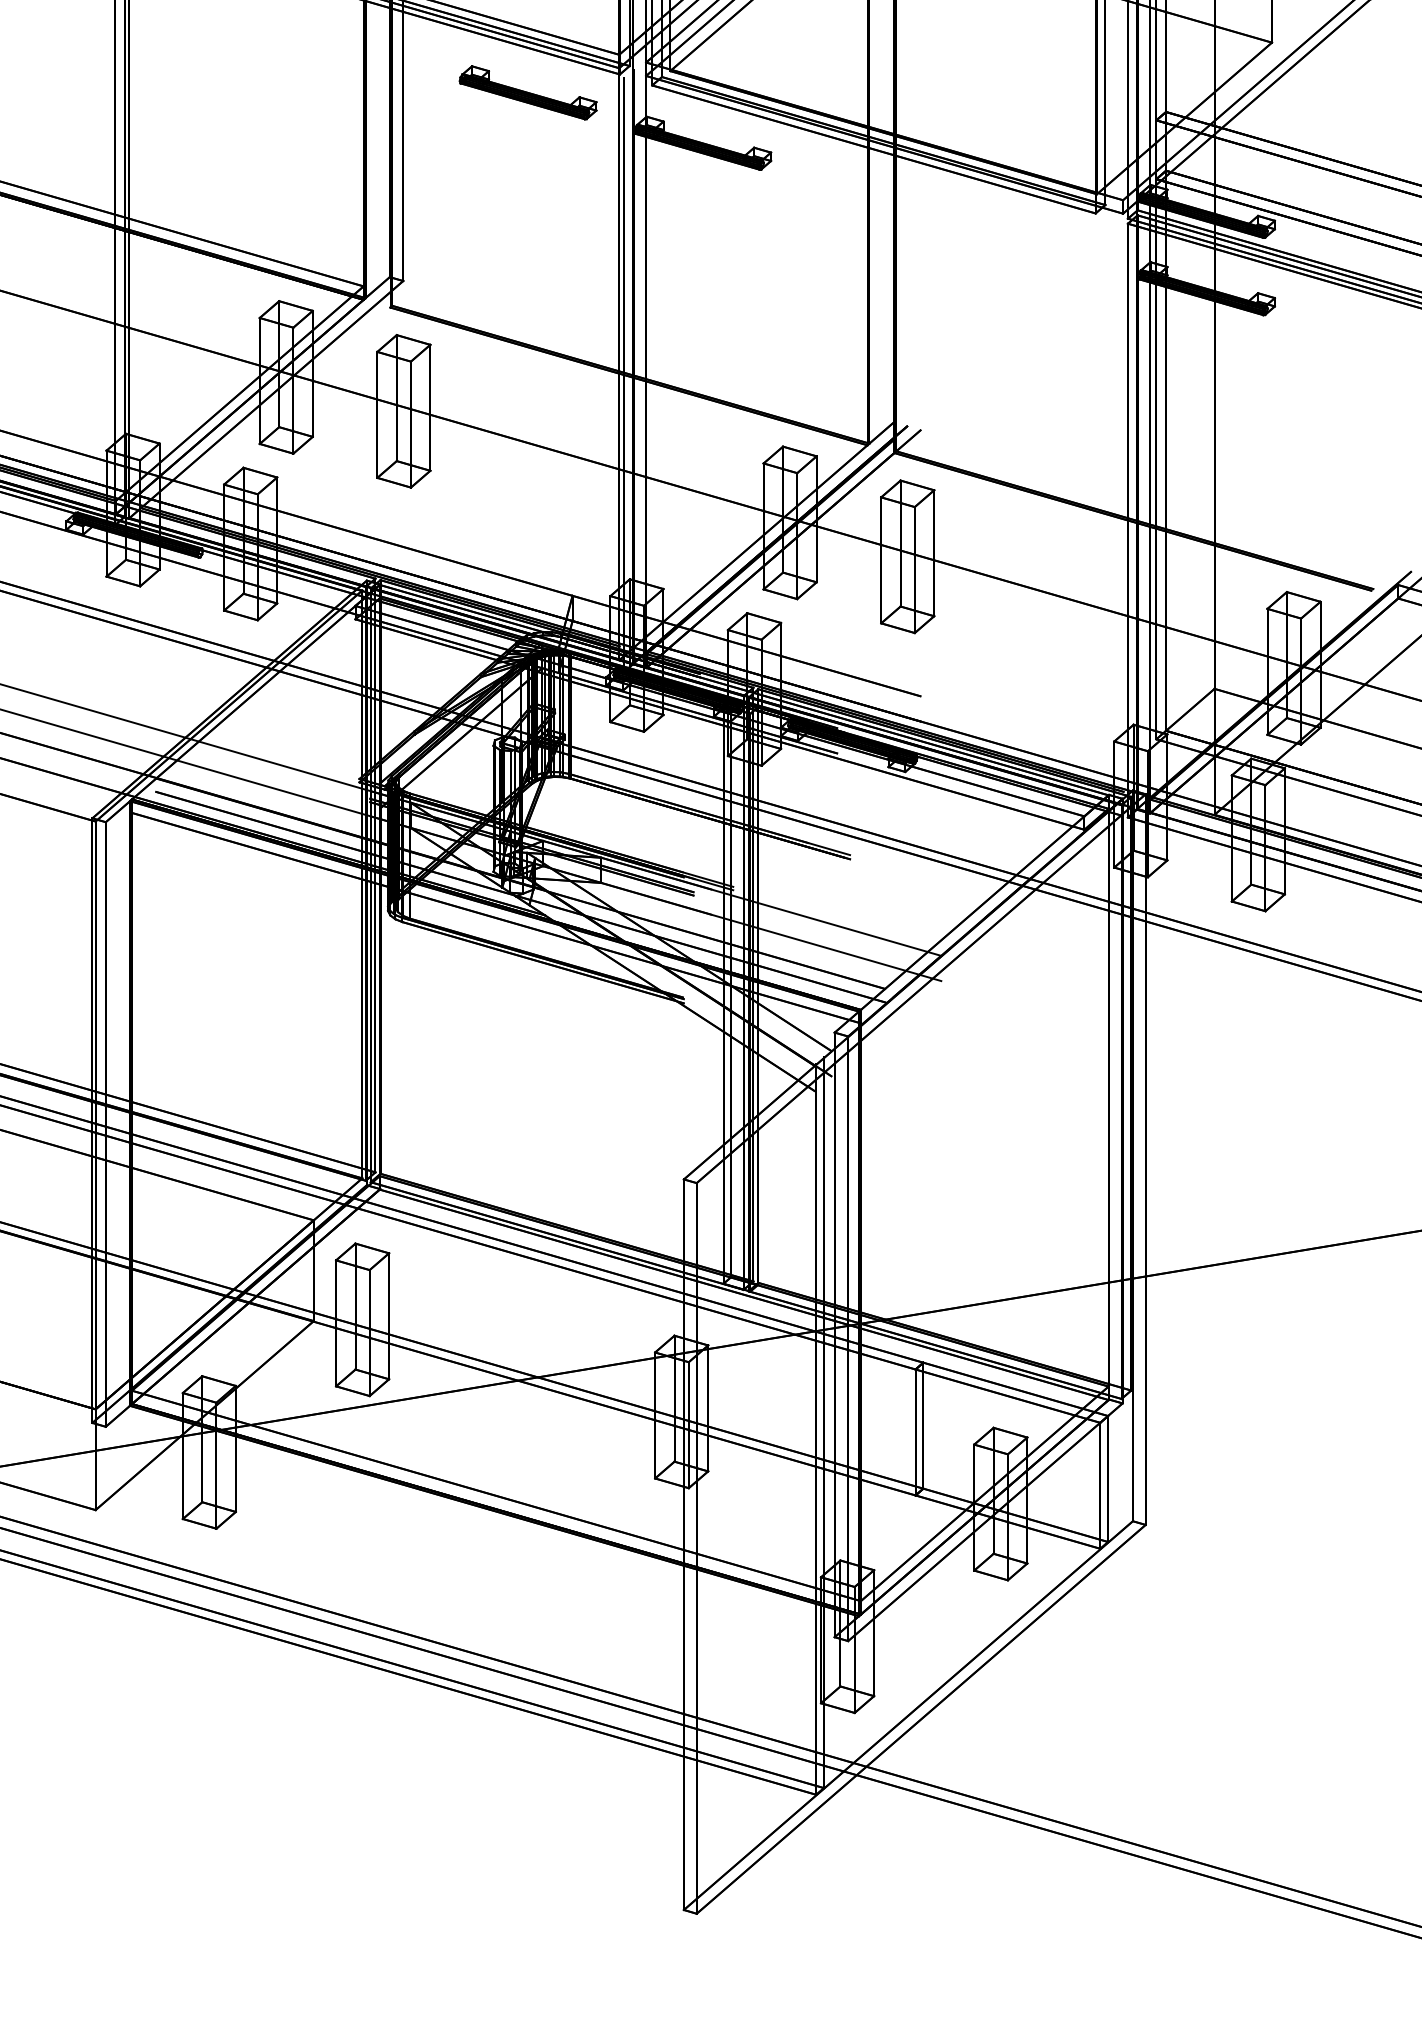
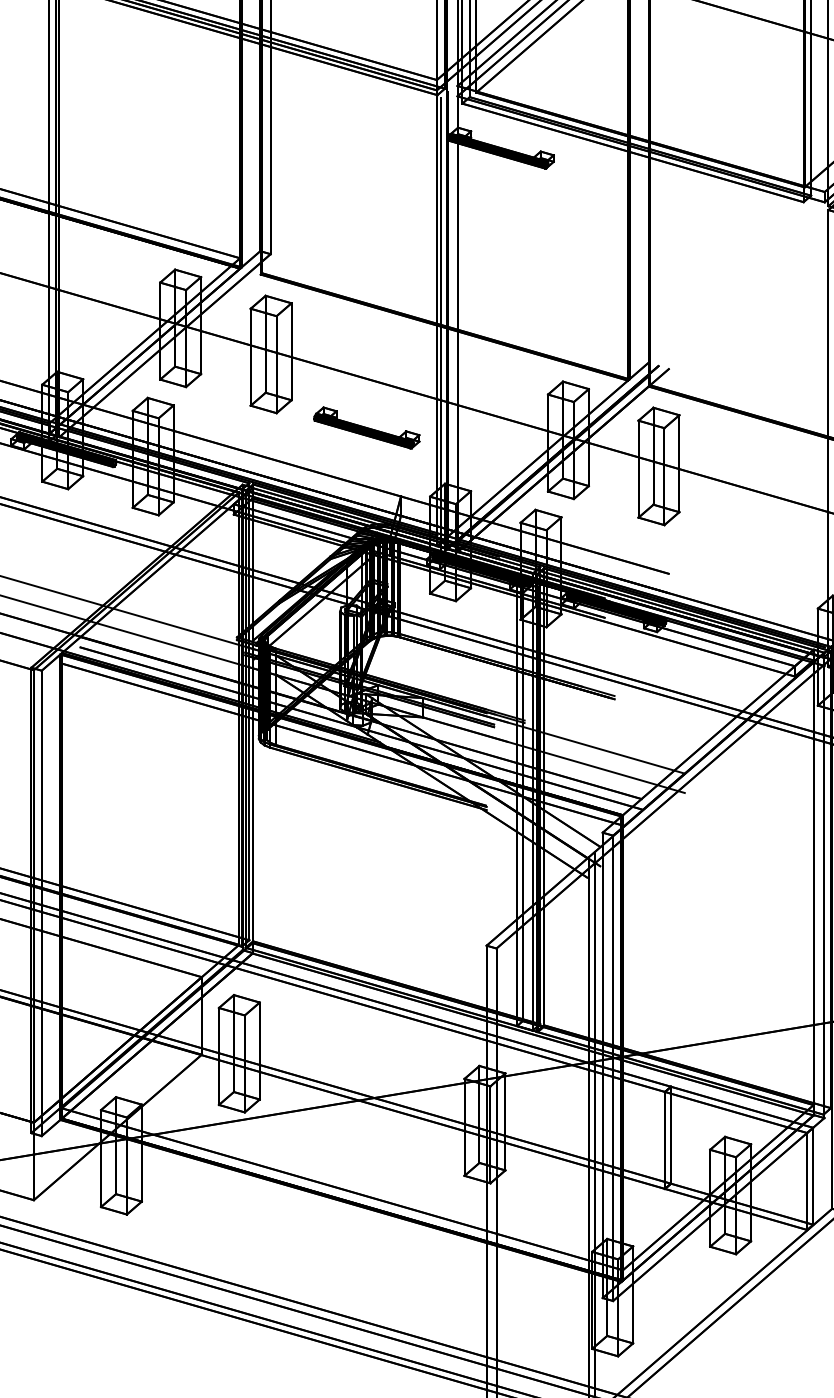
part: (527, 92) -> (366, 427), moved

